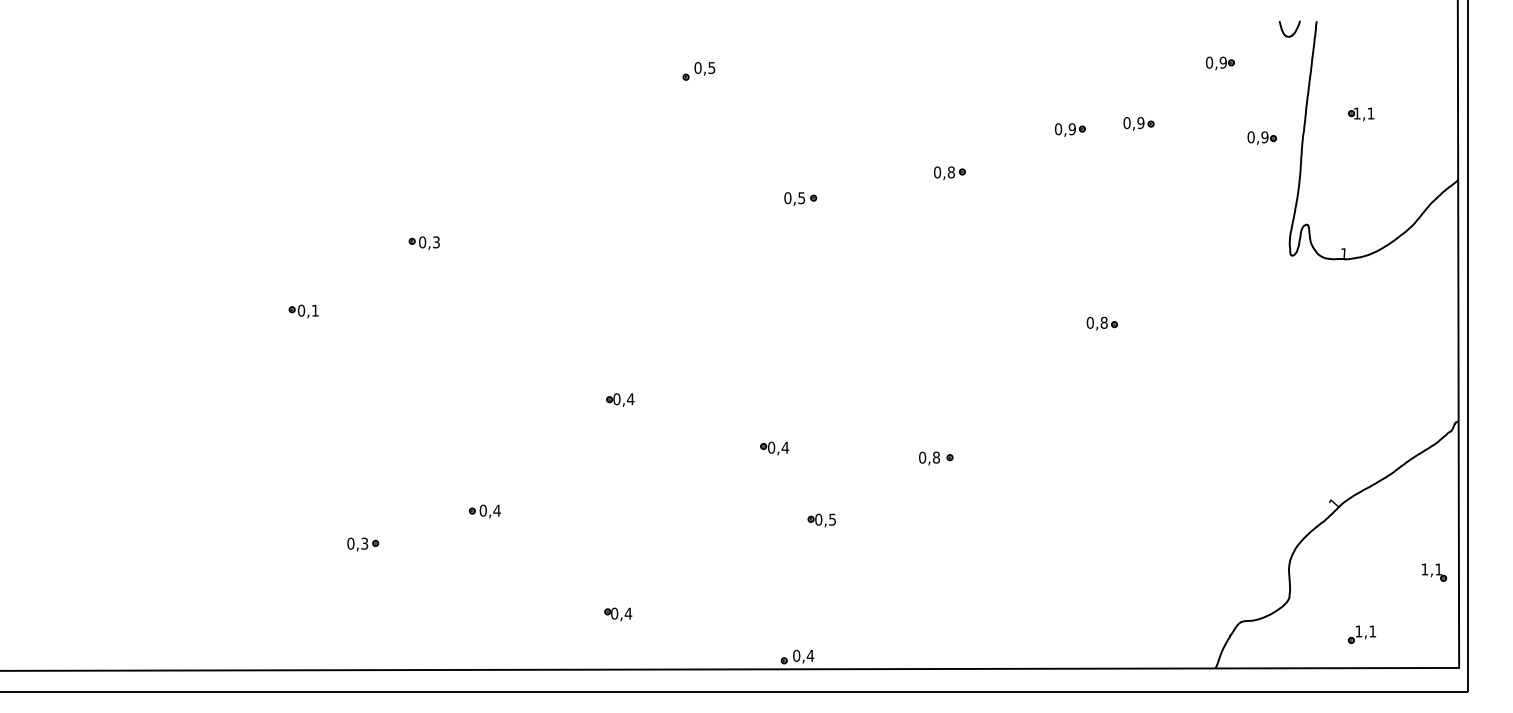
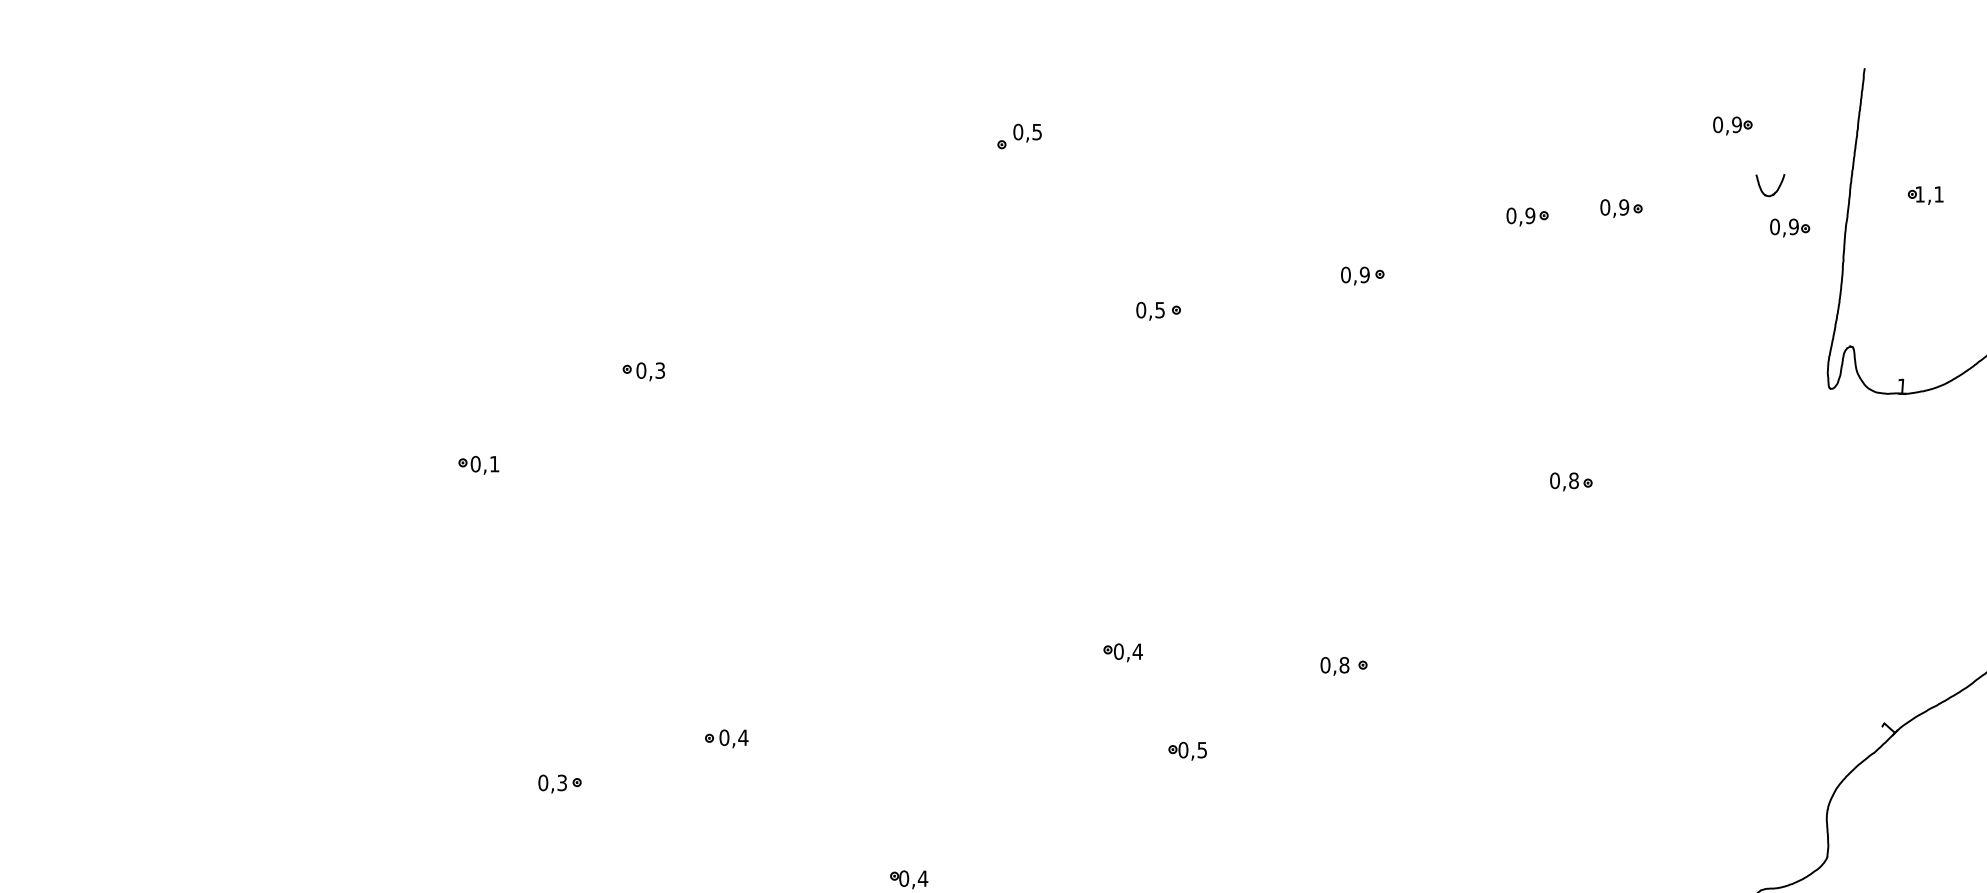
curve: (1293, 32) -> (1775, 190), moved
text: (950, 172) -> (1363, 275), 0,8 -> 0,9
part: (620, 399) -> (912, 585), removed

